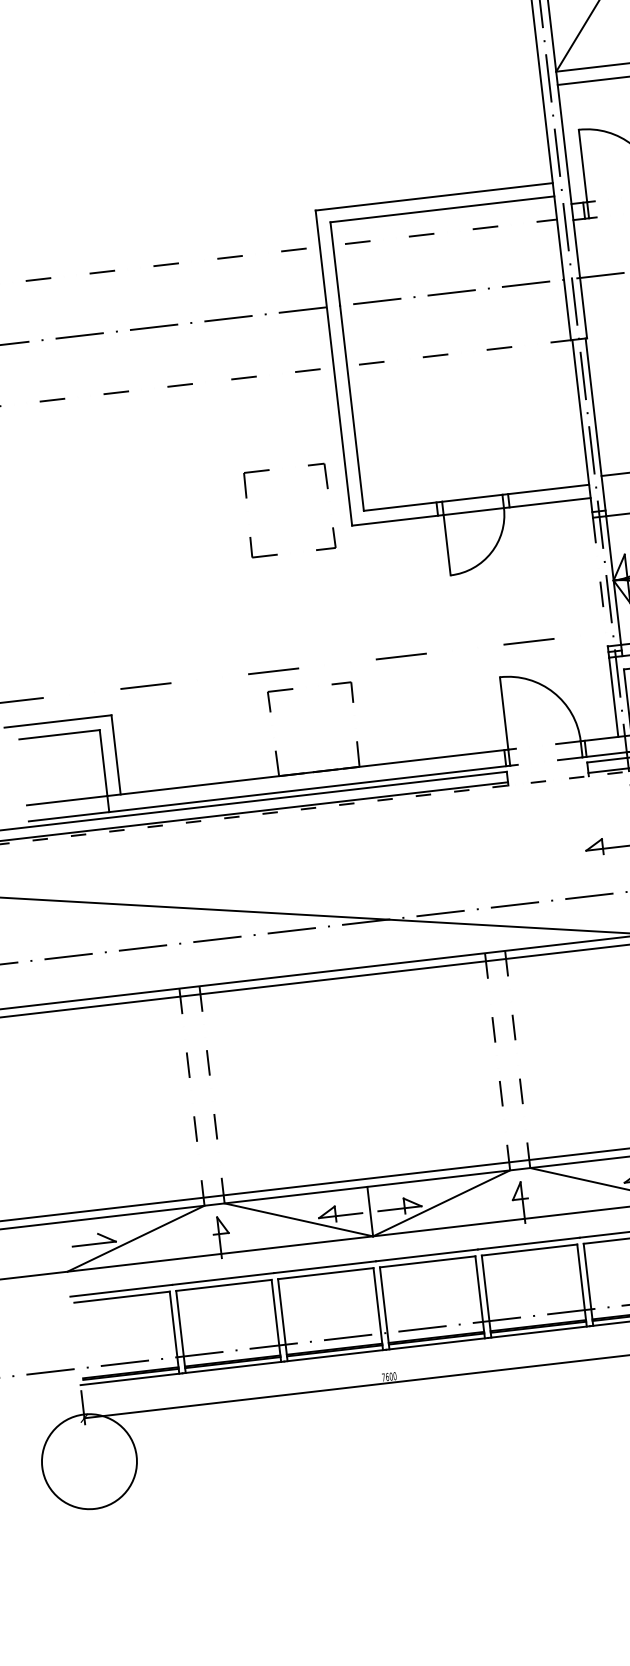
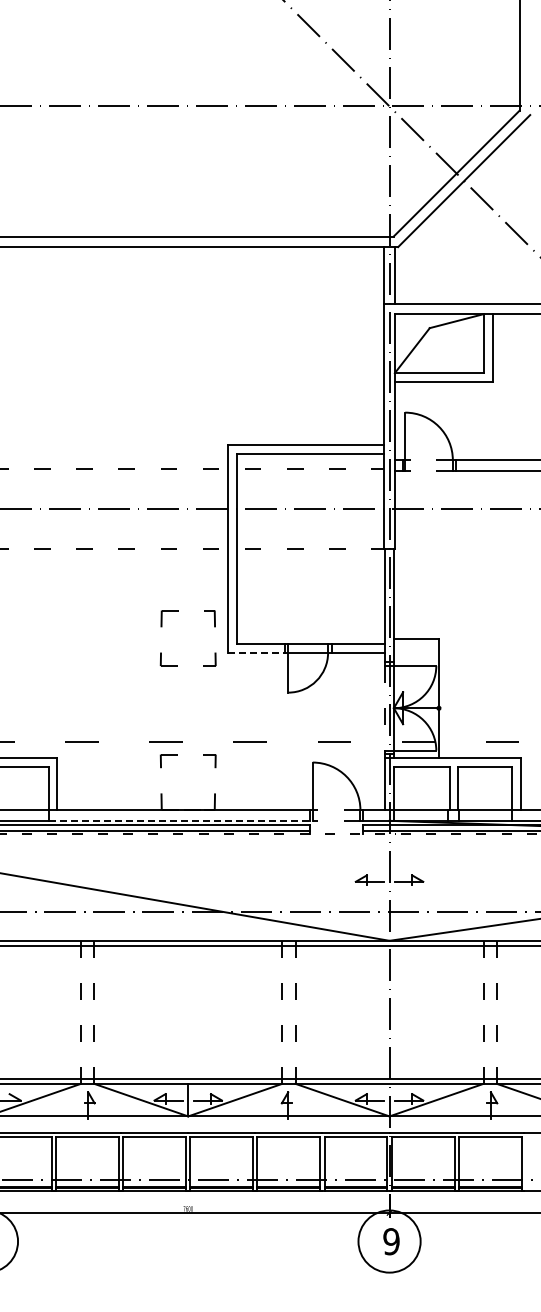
line: (398, 519) -> (258, 652), solid -> dashed
line: (310, 788) -> (181, 820), solid -> dashed

